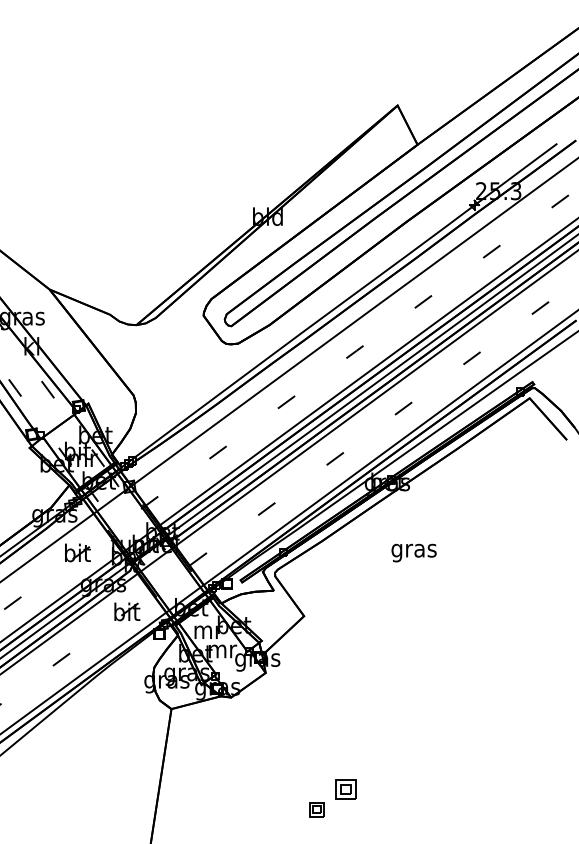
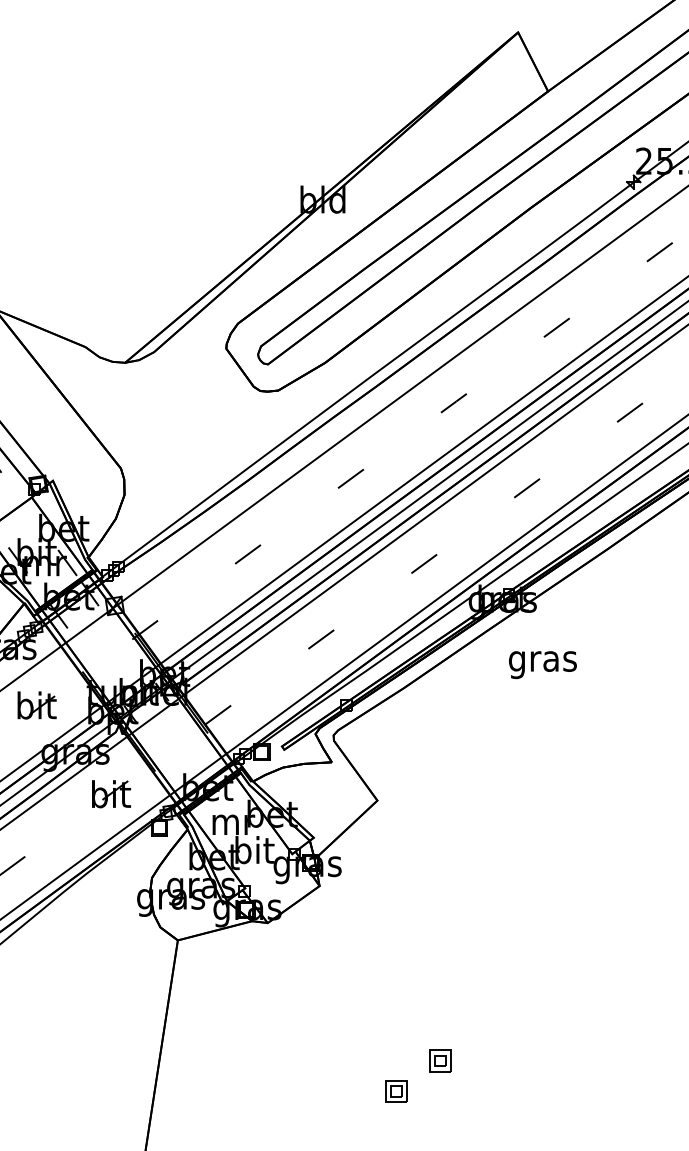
text: (413, 552) -> (541, 664), moved
text: (223, 648) -> (256, 849), mr -> bit
part: (345, 788) -> (439, 1059), size x0.71

